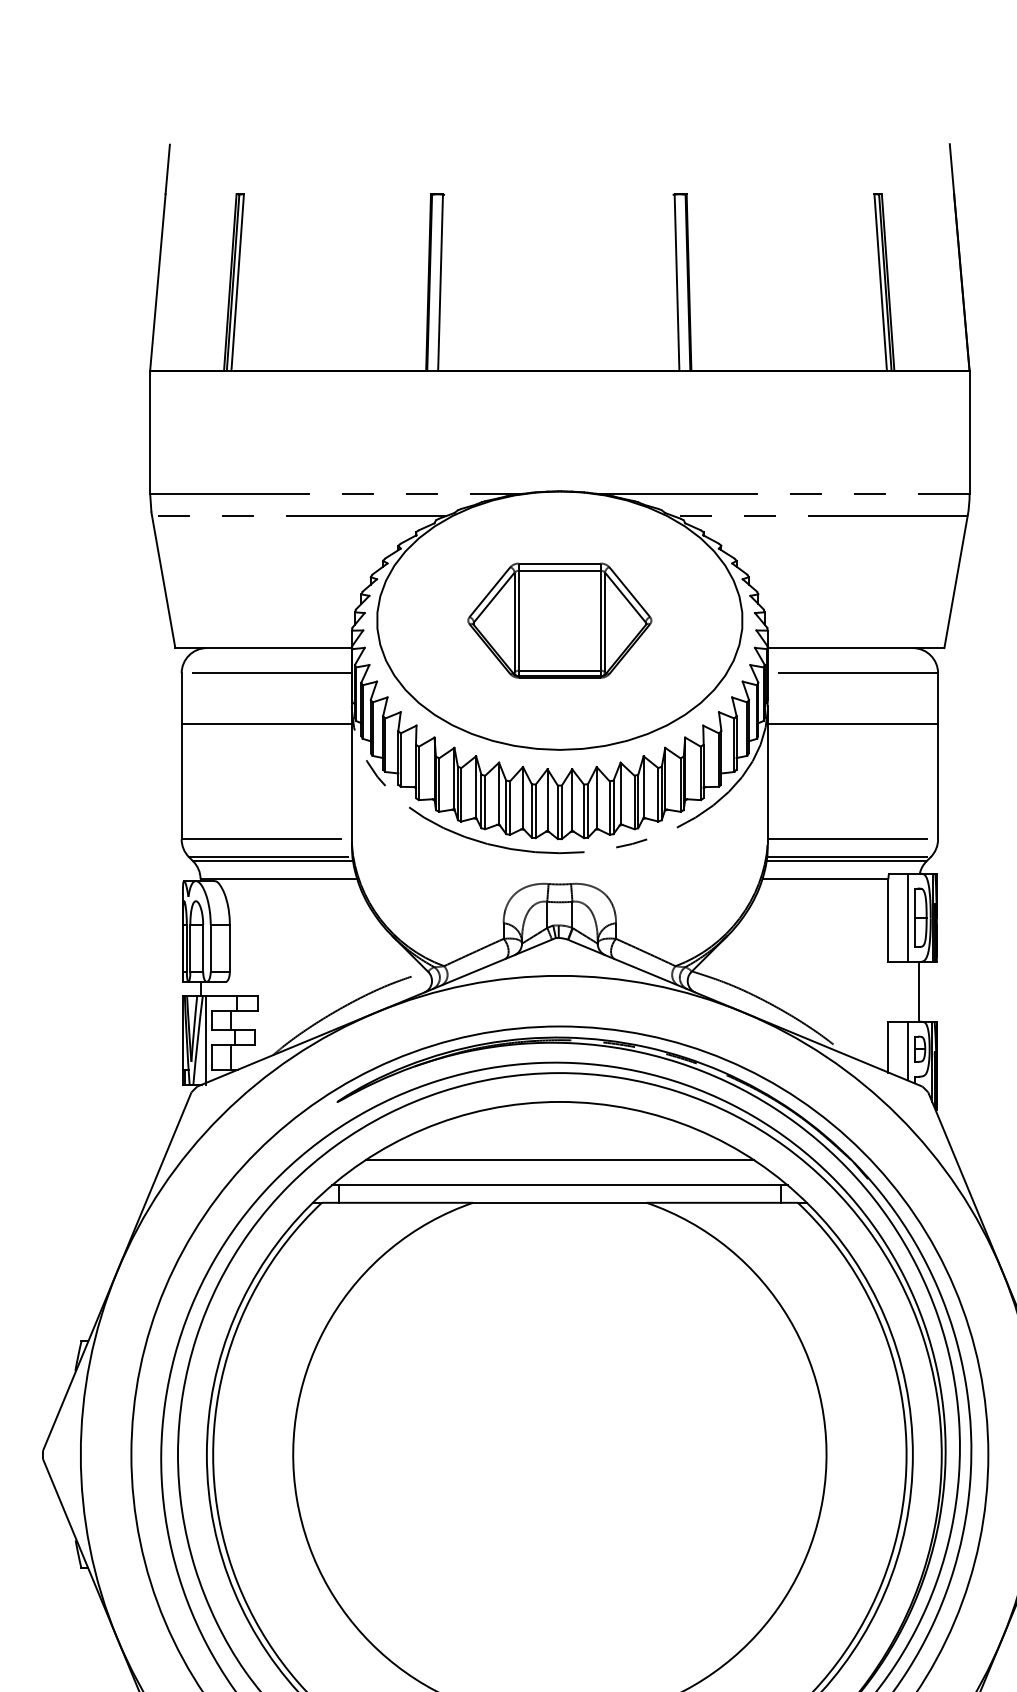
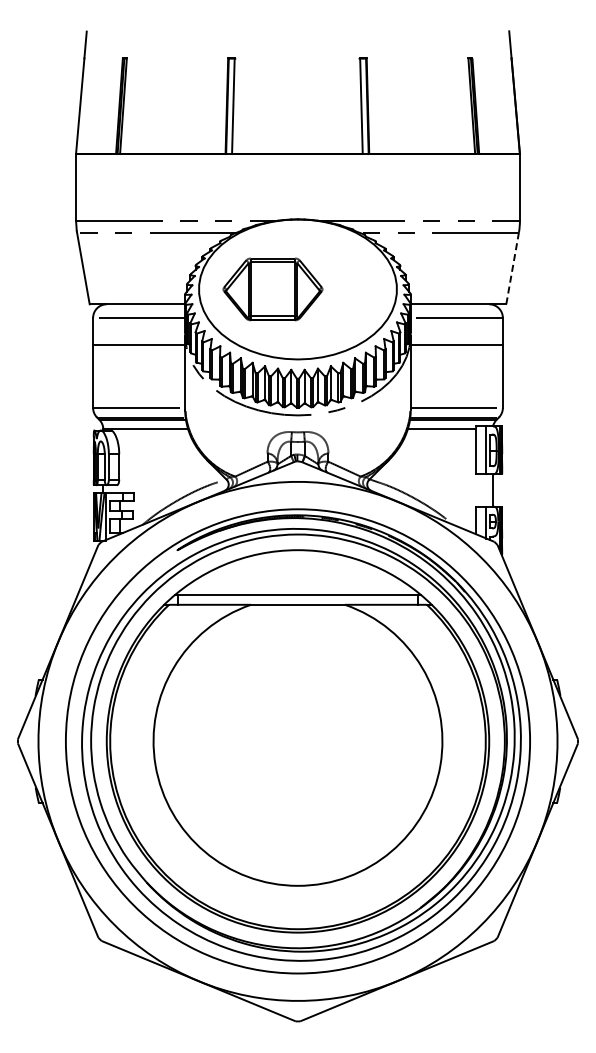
line: (955, 581) -> (512, 268), solid -> dashed
part: (558, 620) -> (272, 289), moved
line: (558, 1159) -> (297, 581), removed

